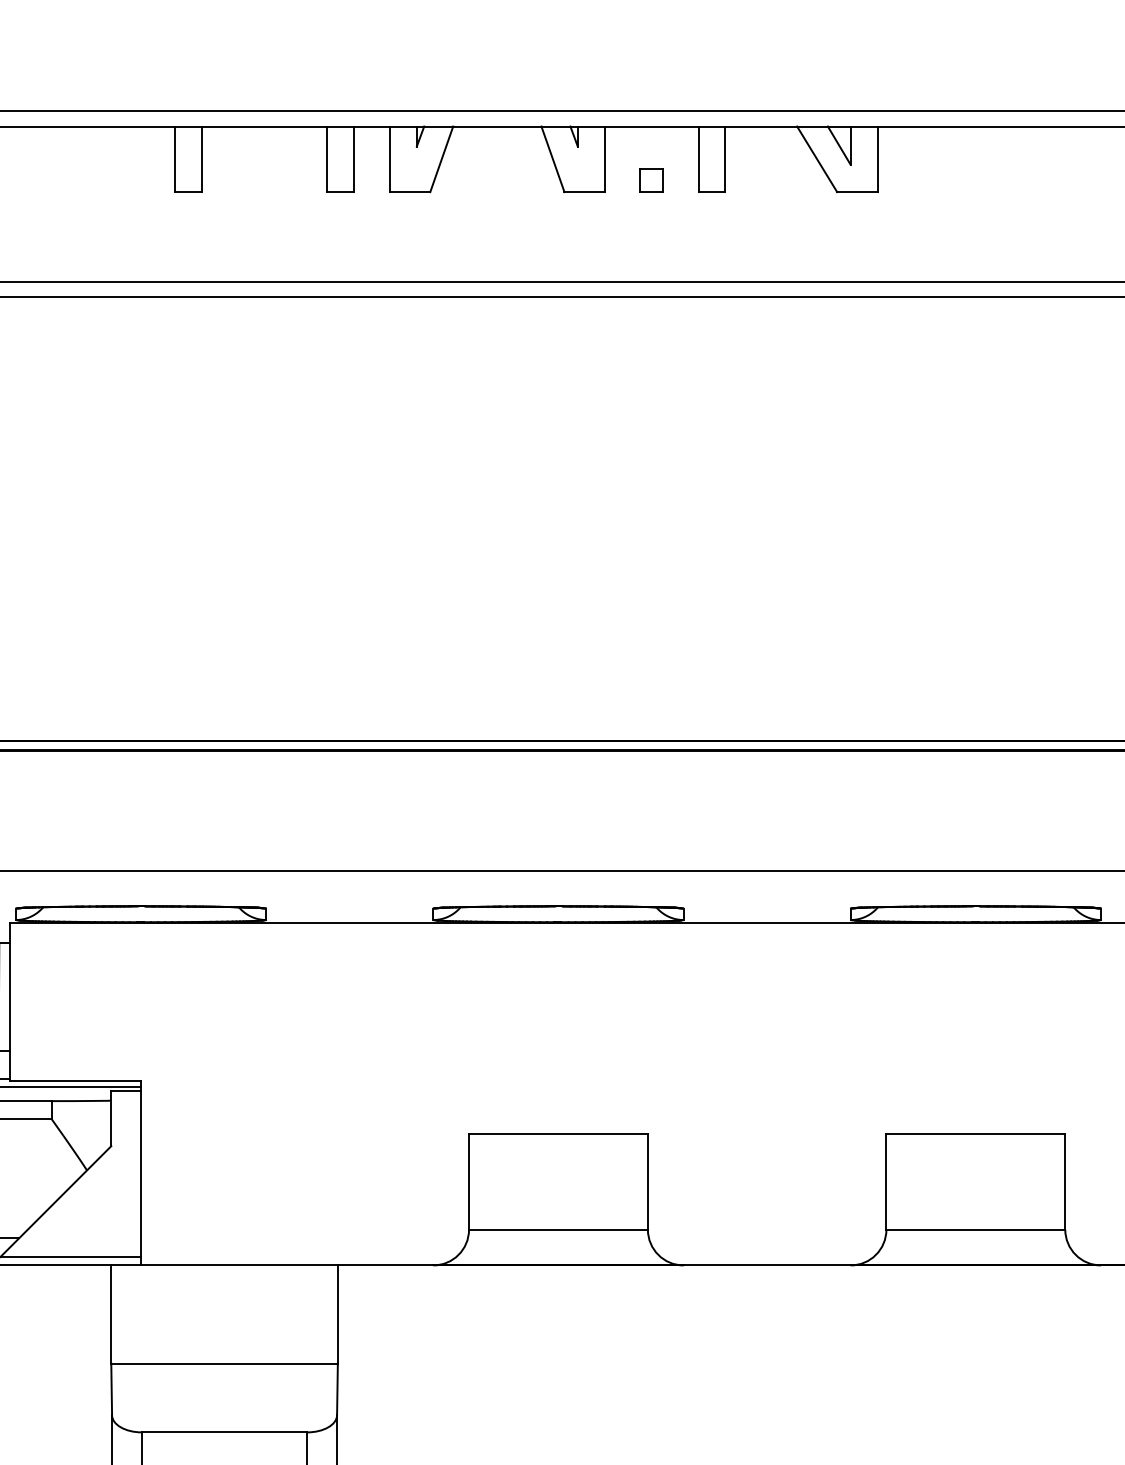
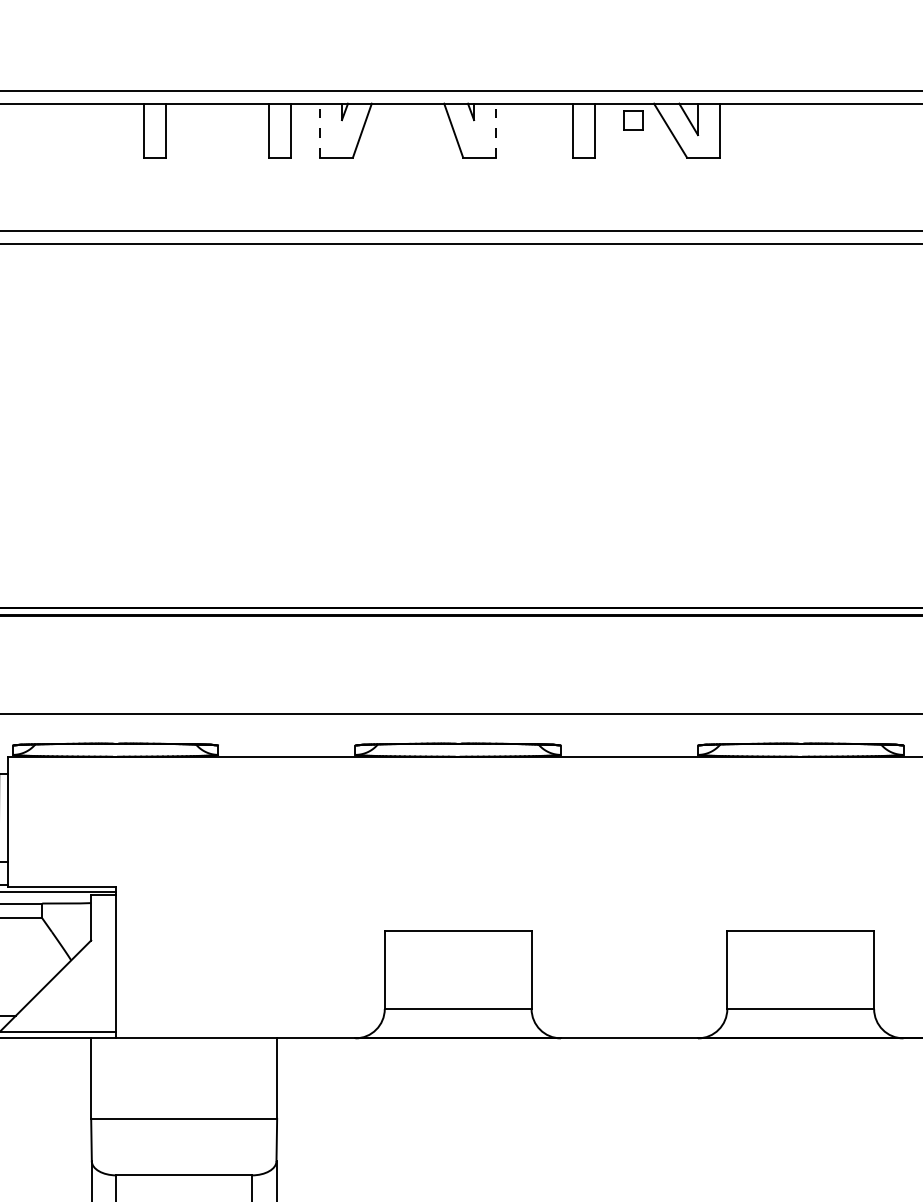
line: (389, 159) -> (319, 130), solid -> dashed
line: (605, 159) -> (496, 130), solid -> dashed
part: (651, 181) -> (633, 120), moved

